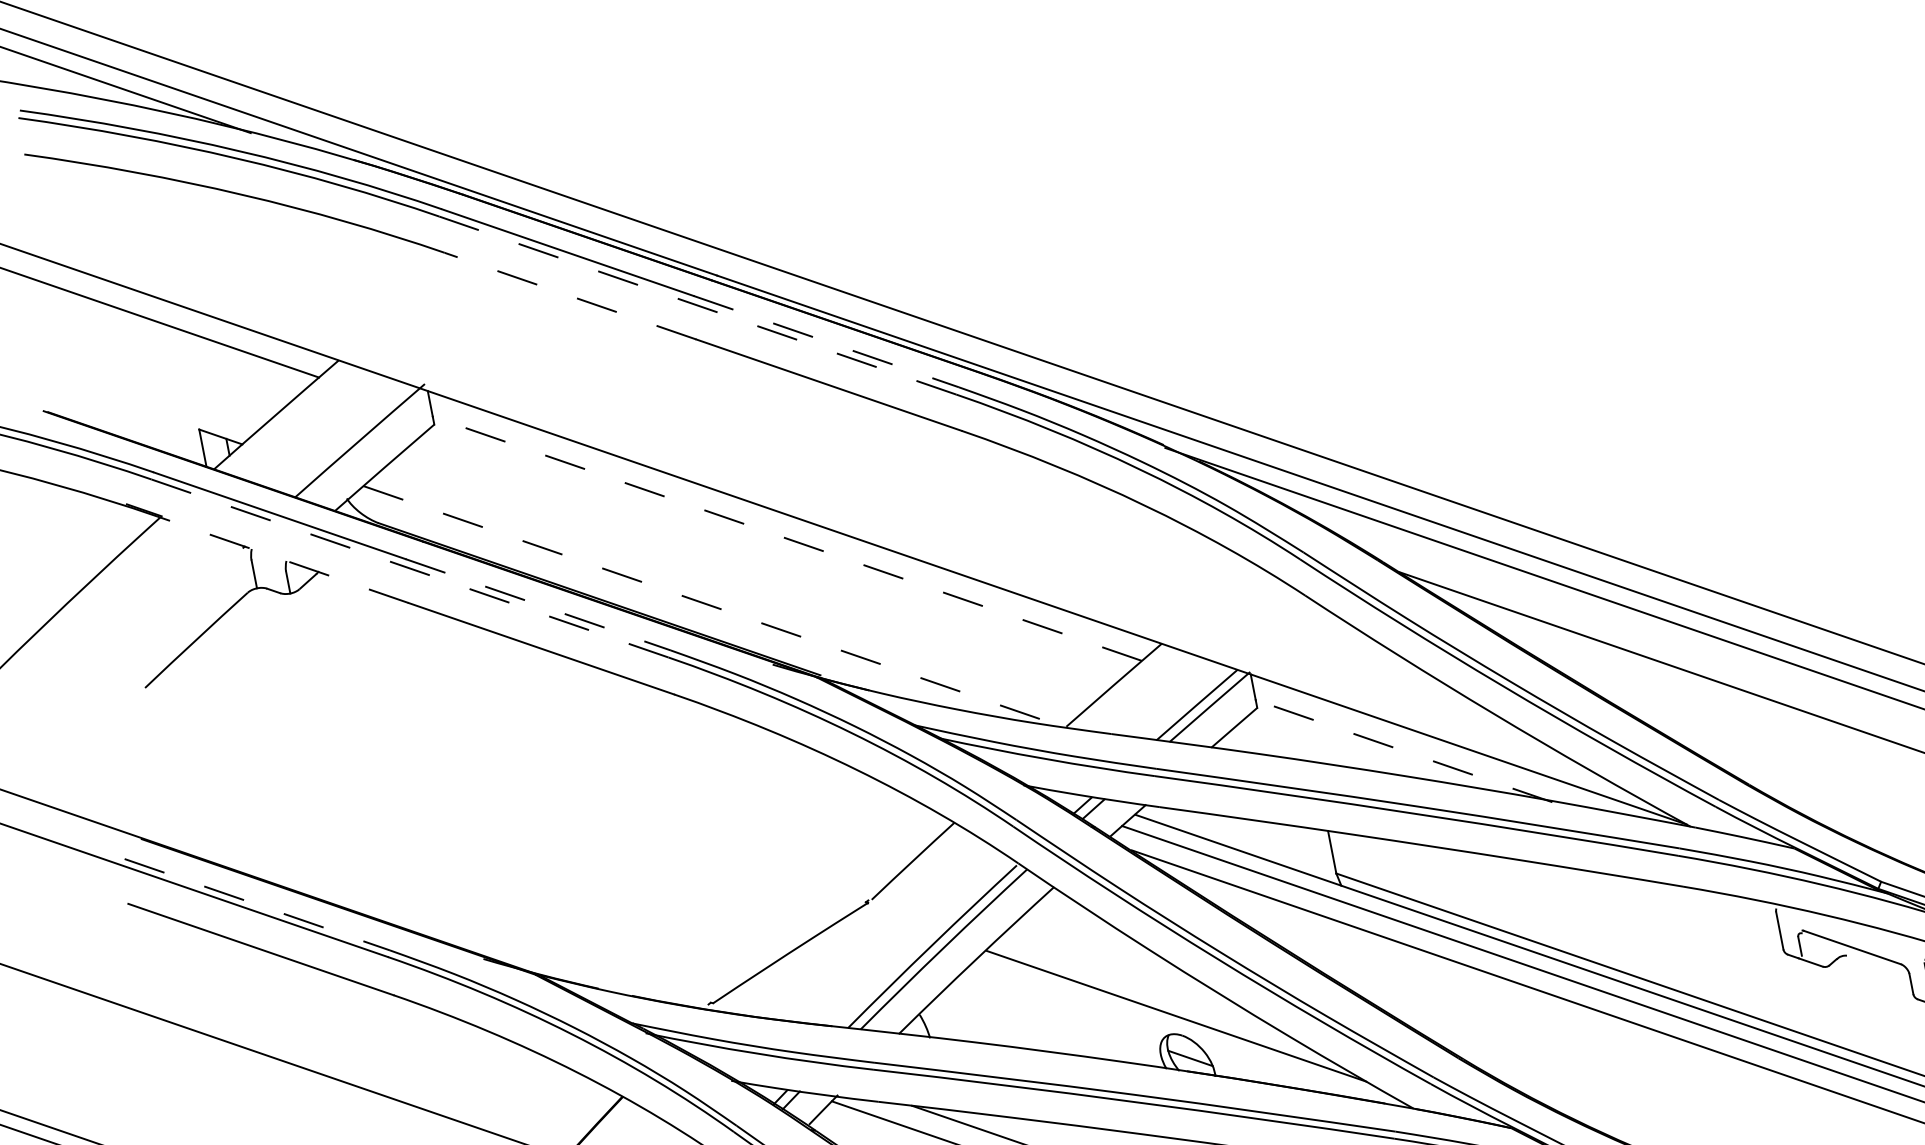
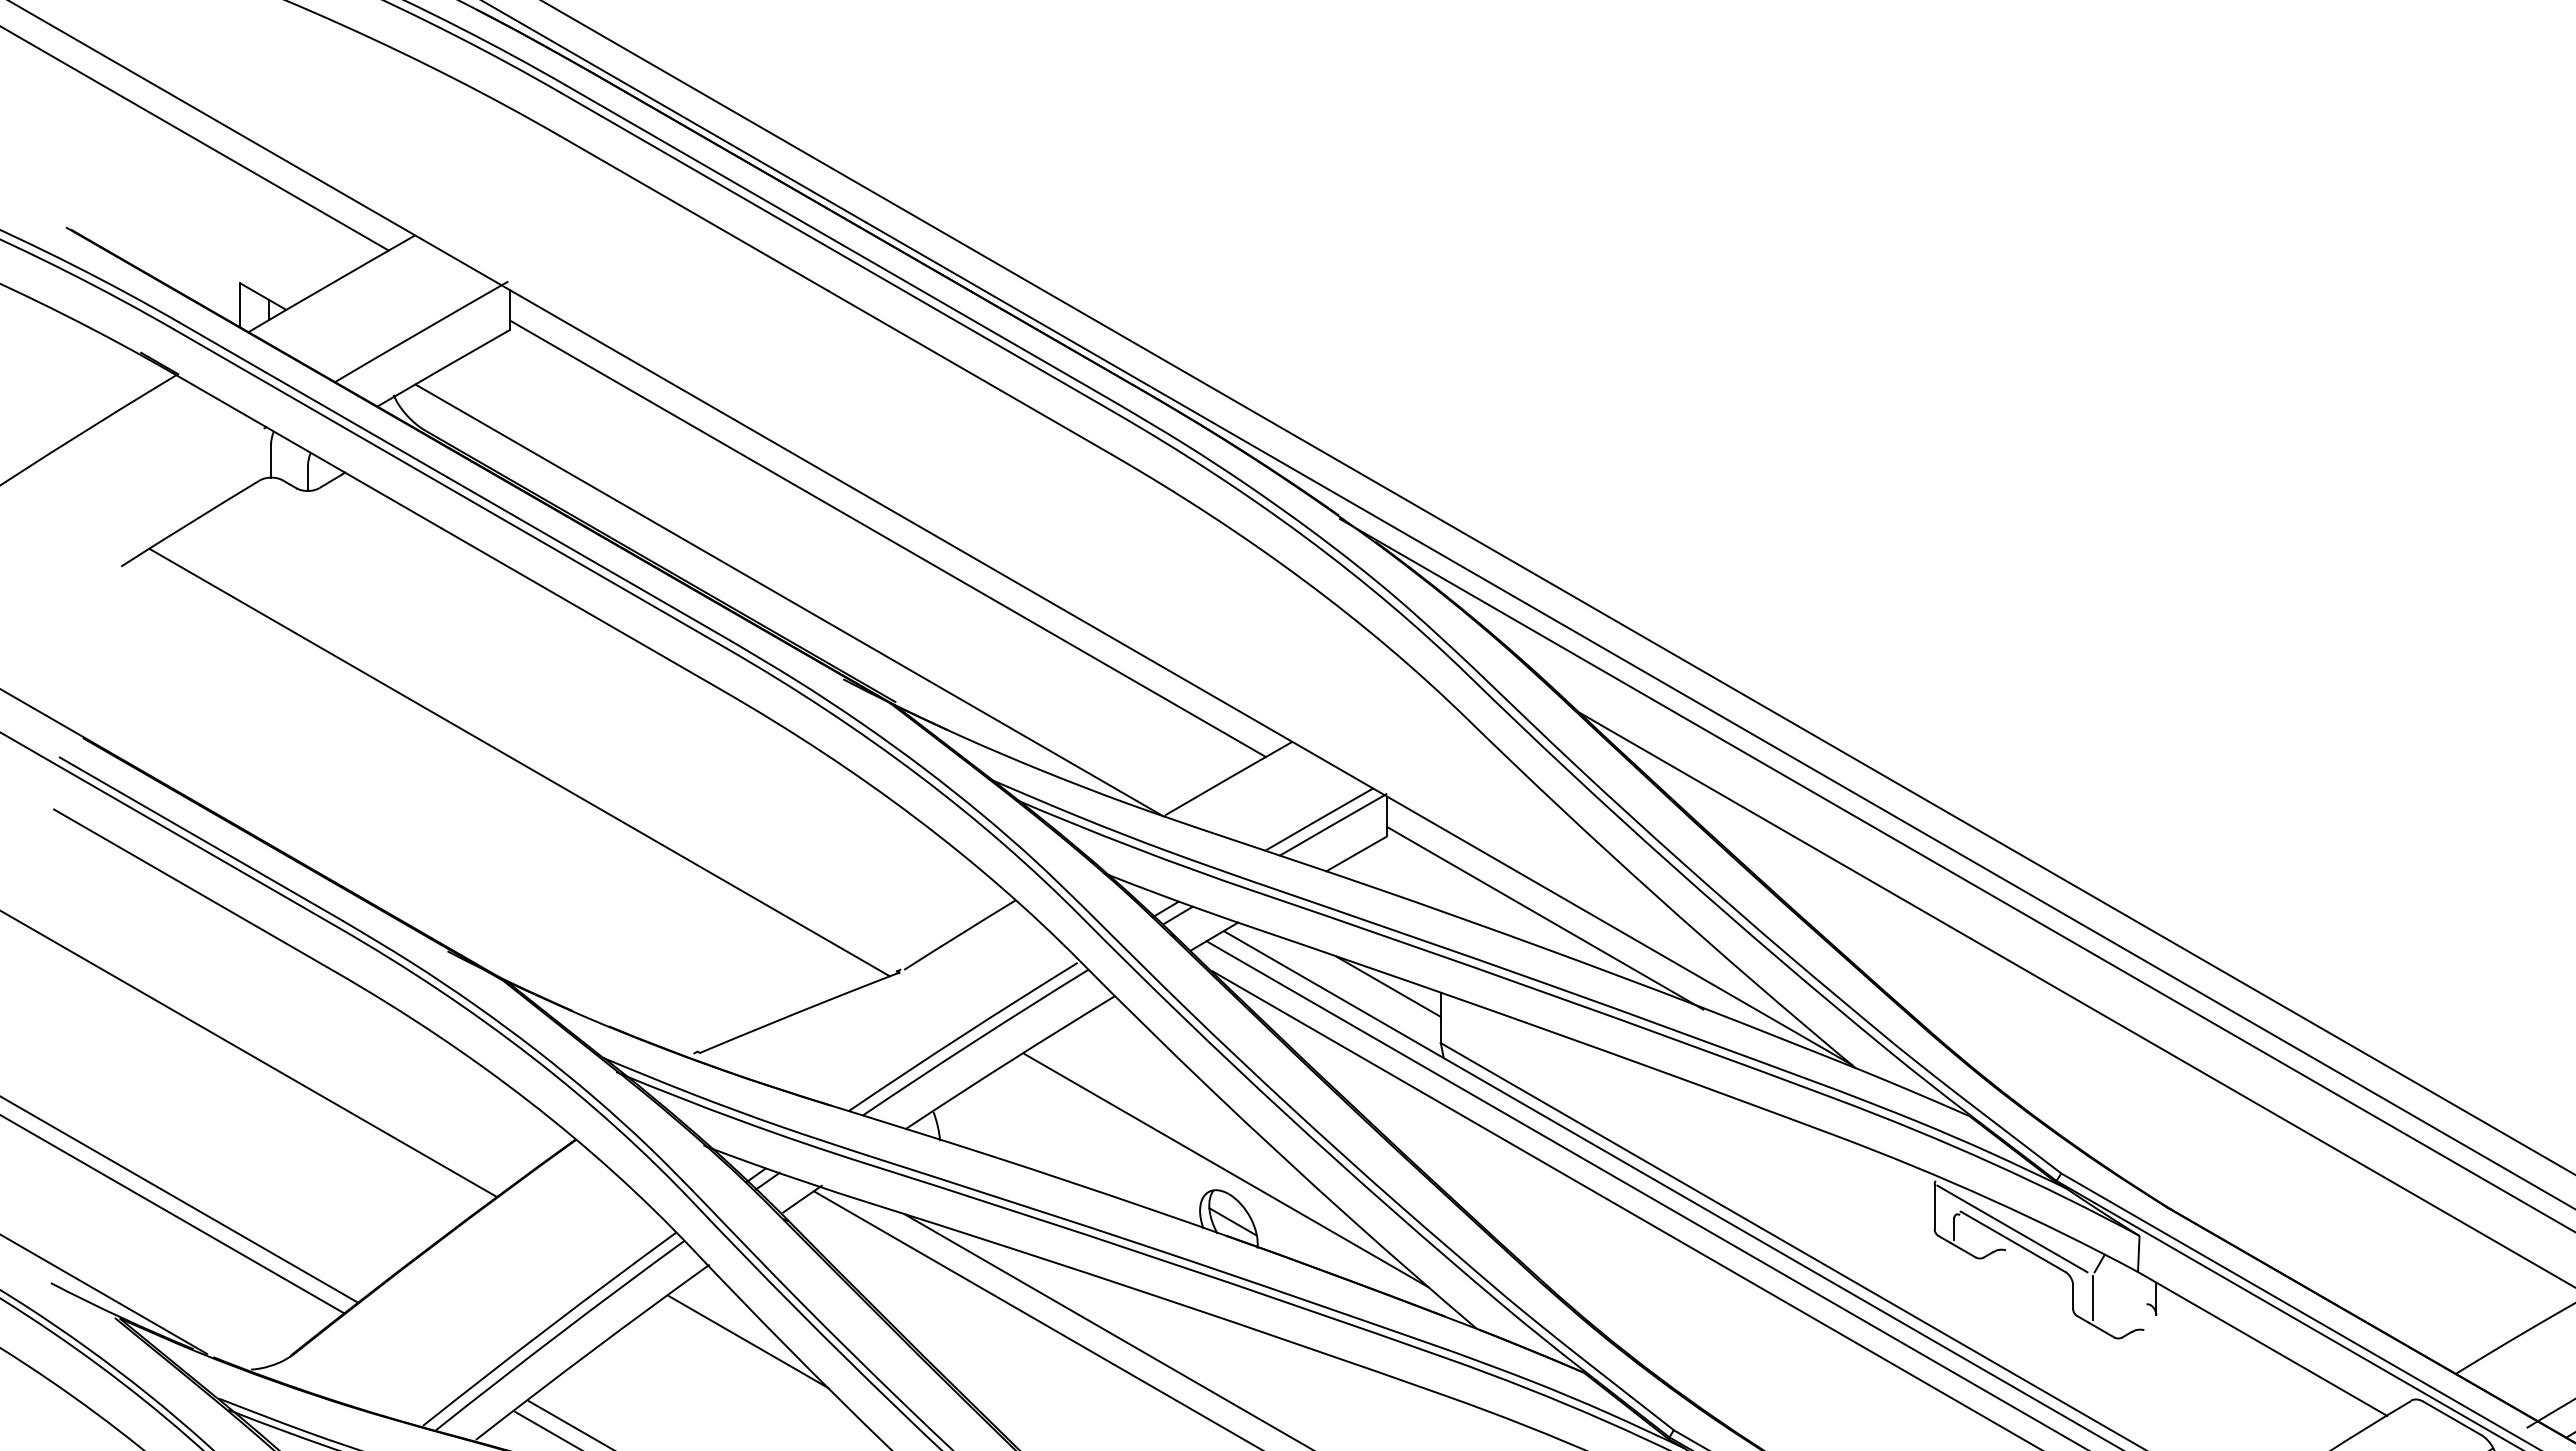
line: (570, 296) -> (694, 213), dashed -> solid
line: (697, 305) -> (836, 252), dashed -> solid
line: (826, 341) -> (976, 322), dashed -> solid
line: (786, 538) -> (887, 538), dashed -> solid
line: (283, 559) -> (307, 450), dashed -> solid
line: (409, 568) -> (449, 488), dashed -> solid
line: (538, 605) -> (589, 559), dashed -> solid
line: (714, 606) -> (789, 600), dashed -> solid
line: (1404, 751) -> (1545, 918), dashed -> solid
line: (513, 787) -> (519, 762), added
line: (1282, 834) -> (1388, 986), added
line: (257, 905) -> (201, 839), dashed -> solid
line: (1849, 936) -> (2012, 1228), added

